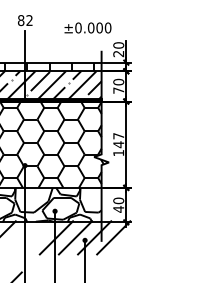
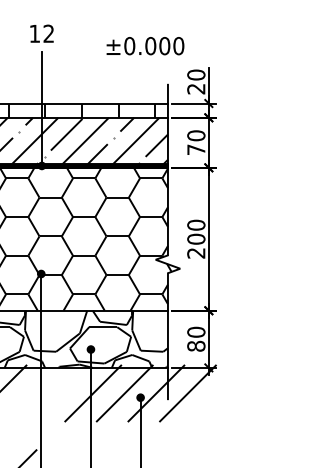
text: (21, 20) -> (35, 33), 82 -> 12
text: (118, 144) -> (195, 238), 147 -> 200
text: (118, 209) -> (195, 346), 40 -> 80

